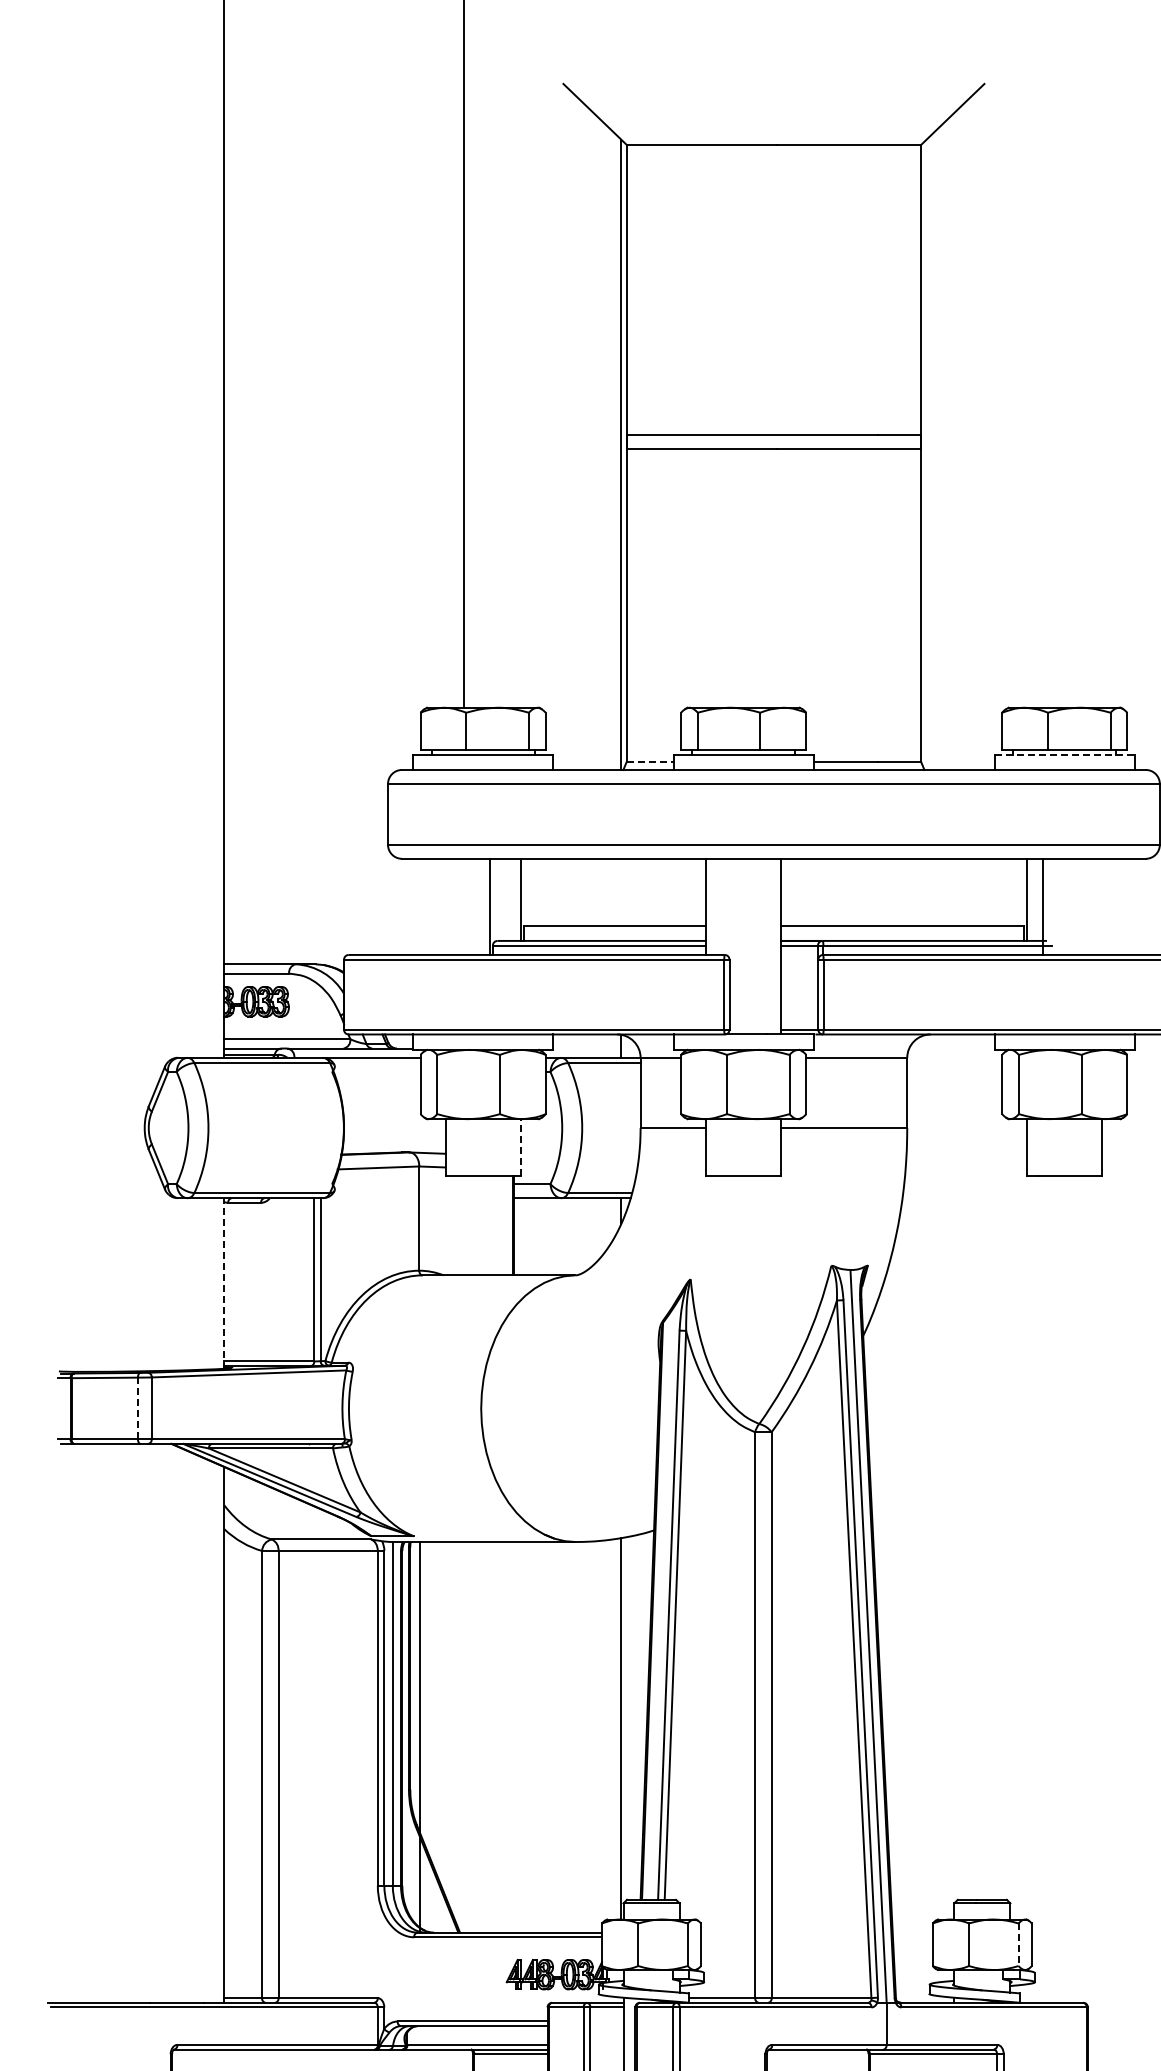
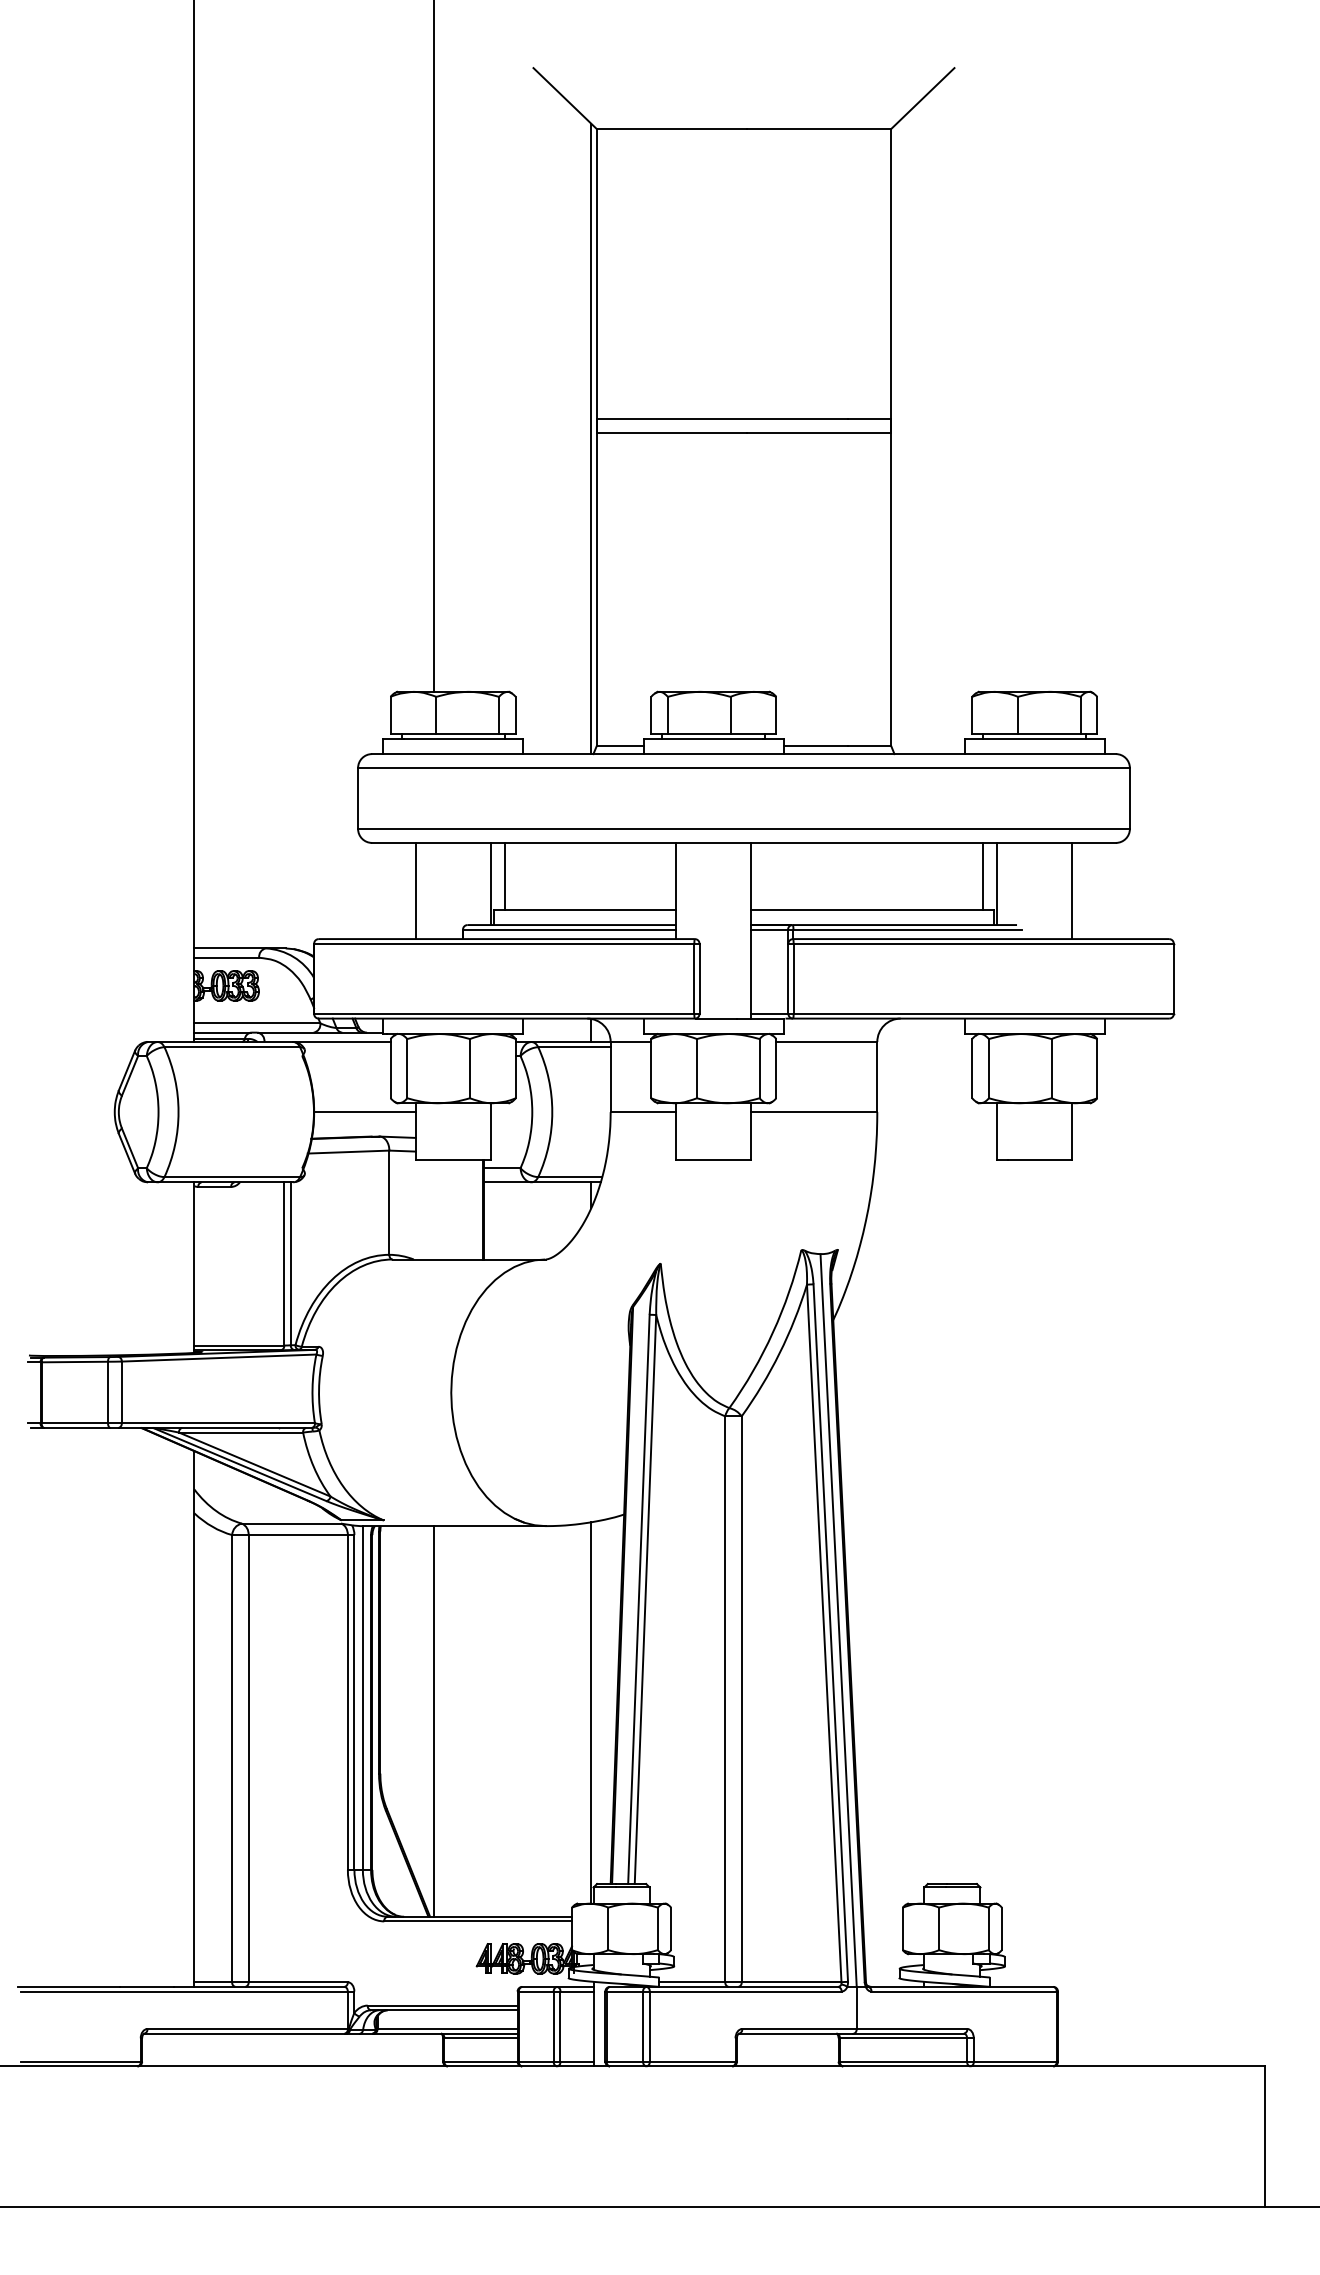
line: (1065, 754) -> (1035, 738), dashed -> solid
line: (650, 762) -> (620, 746), dashed -> solid
line: (535, 892) -> (505, 876), added
line: (1012, 892) -> (982, 876), added
line: (489, 906) -> (415, 890), moved
line: (1043, 906) -> (1072, 890), moved
line: (394, 1128) -> (364, 1112), added
line: (520, 1146) -> (490, 1130), dashed -> solid
line: (224, 1283) -> (194, 1267), dashed -> solid
line: (138, 1408) -> (108, 1392), dashed -> solid
line: (419, 1737) -> (433, 1721), moved
line: (1018, 1945) -> (988, 1929), dashed -> solid

